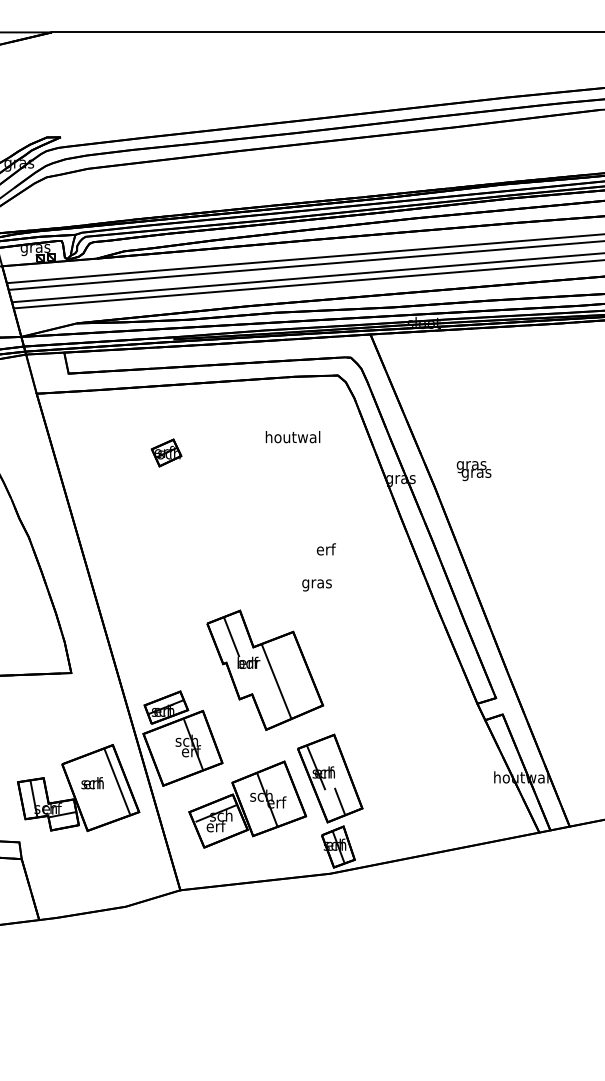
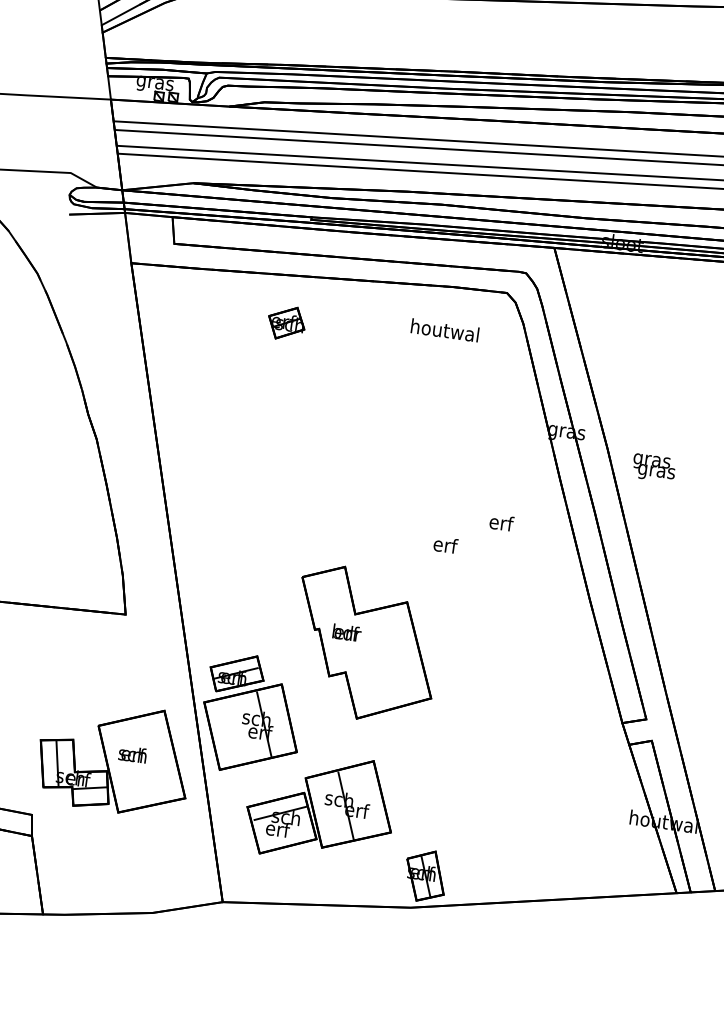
text: (292, 437) -> (444, 330), moved
part: (166, 452) -> (286, 322), moved
text: (473, 471) -> (653, 468), moved
text: (325, 549) -> (500, 522), moved
text: (316, 583) -> (444, 546), gras -> erf
line: (231, 637) -> (329, 598), removed
line: (276, 681) -> (377, 660), removed
part: (330, 778) -> (427, 789), removed
line: (116, 781) -> (162, 756), removed

